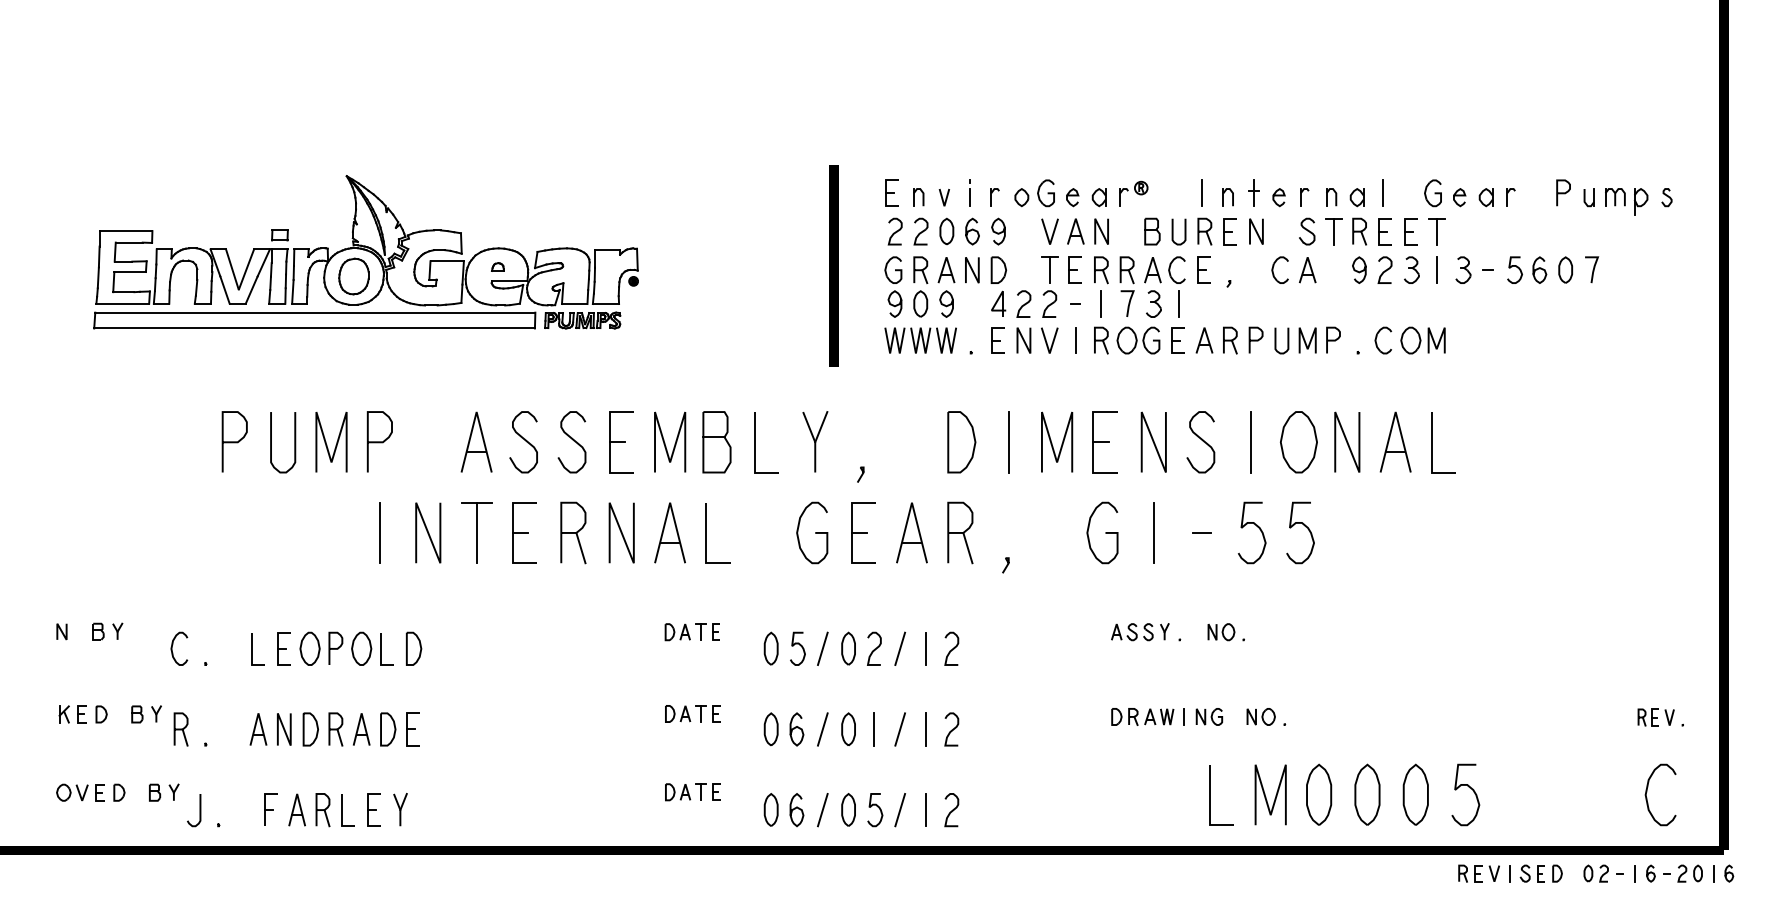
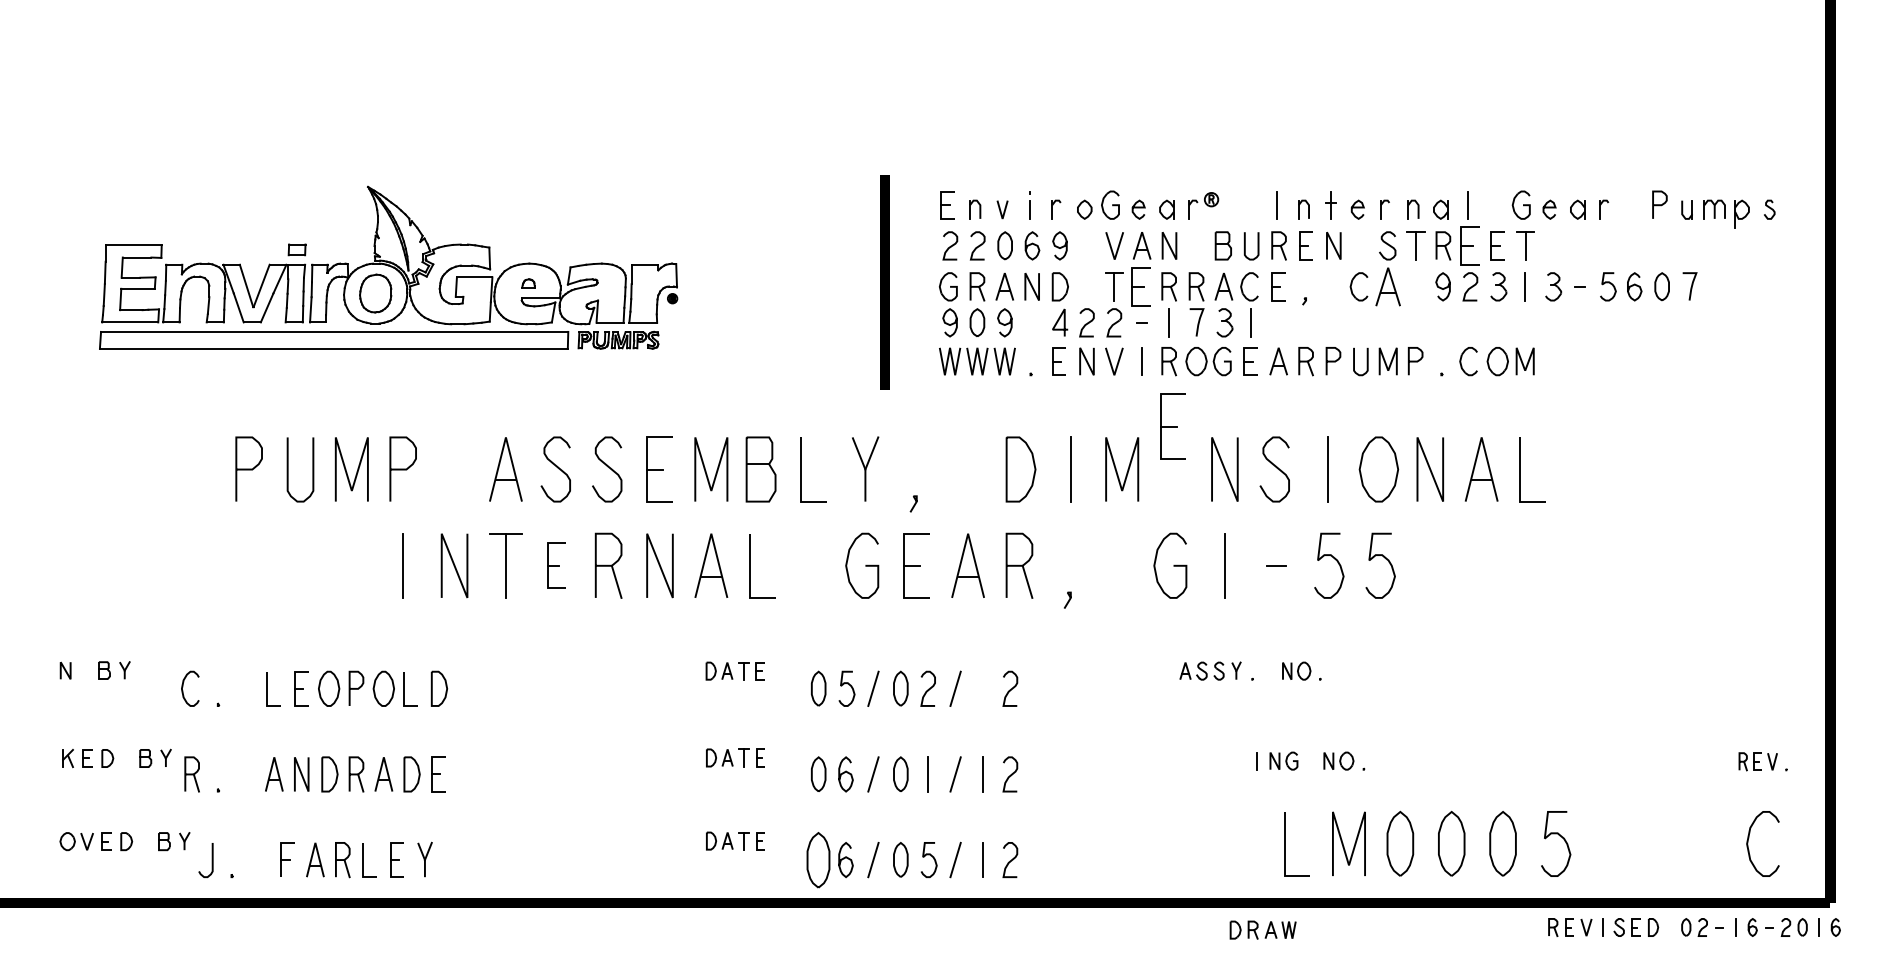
part: (1385, 231) -> (1470, 245), size x1.4
part: (1075, 269) -> (1141, 286), size x1.4
part: (1307, 269) -> (1388, 286), size x1.4
part: (1104, 442) -> (1172, 426), moved
part: (524, 532) -> (556, 565), size x0.7
line: (926, 648) -> (983, 688), removed
part: (1142, 716) -> (1262, 929), moved
part: (771, 809) -> (818, 859), size x1.6

